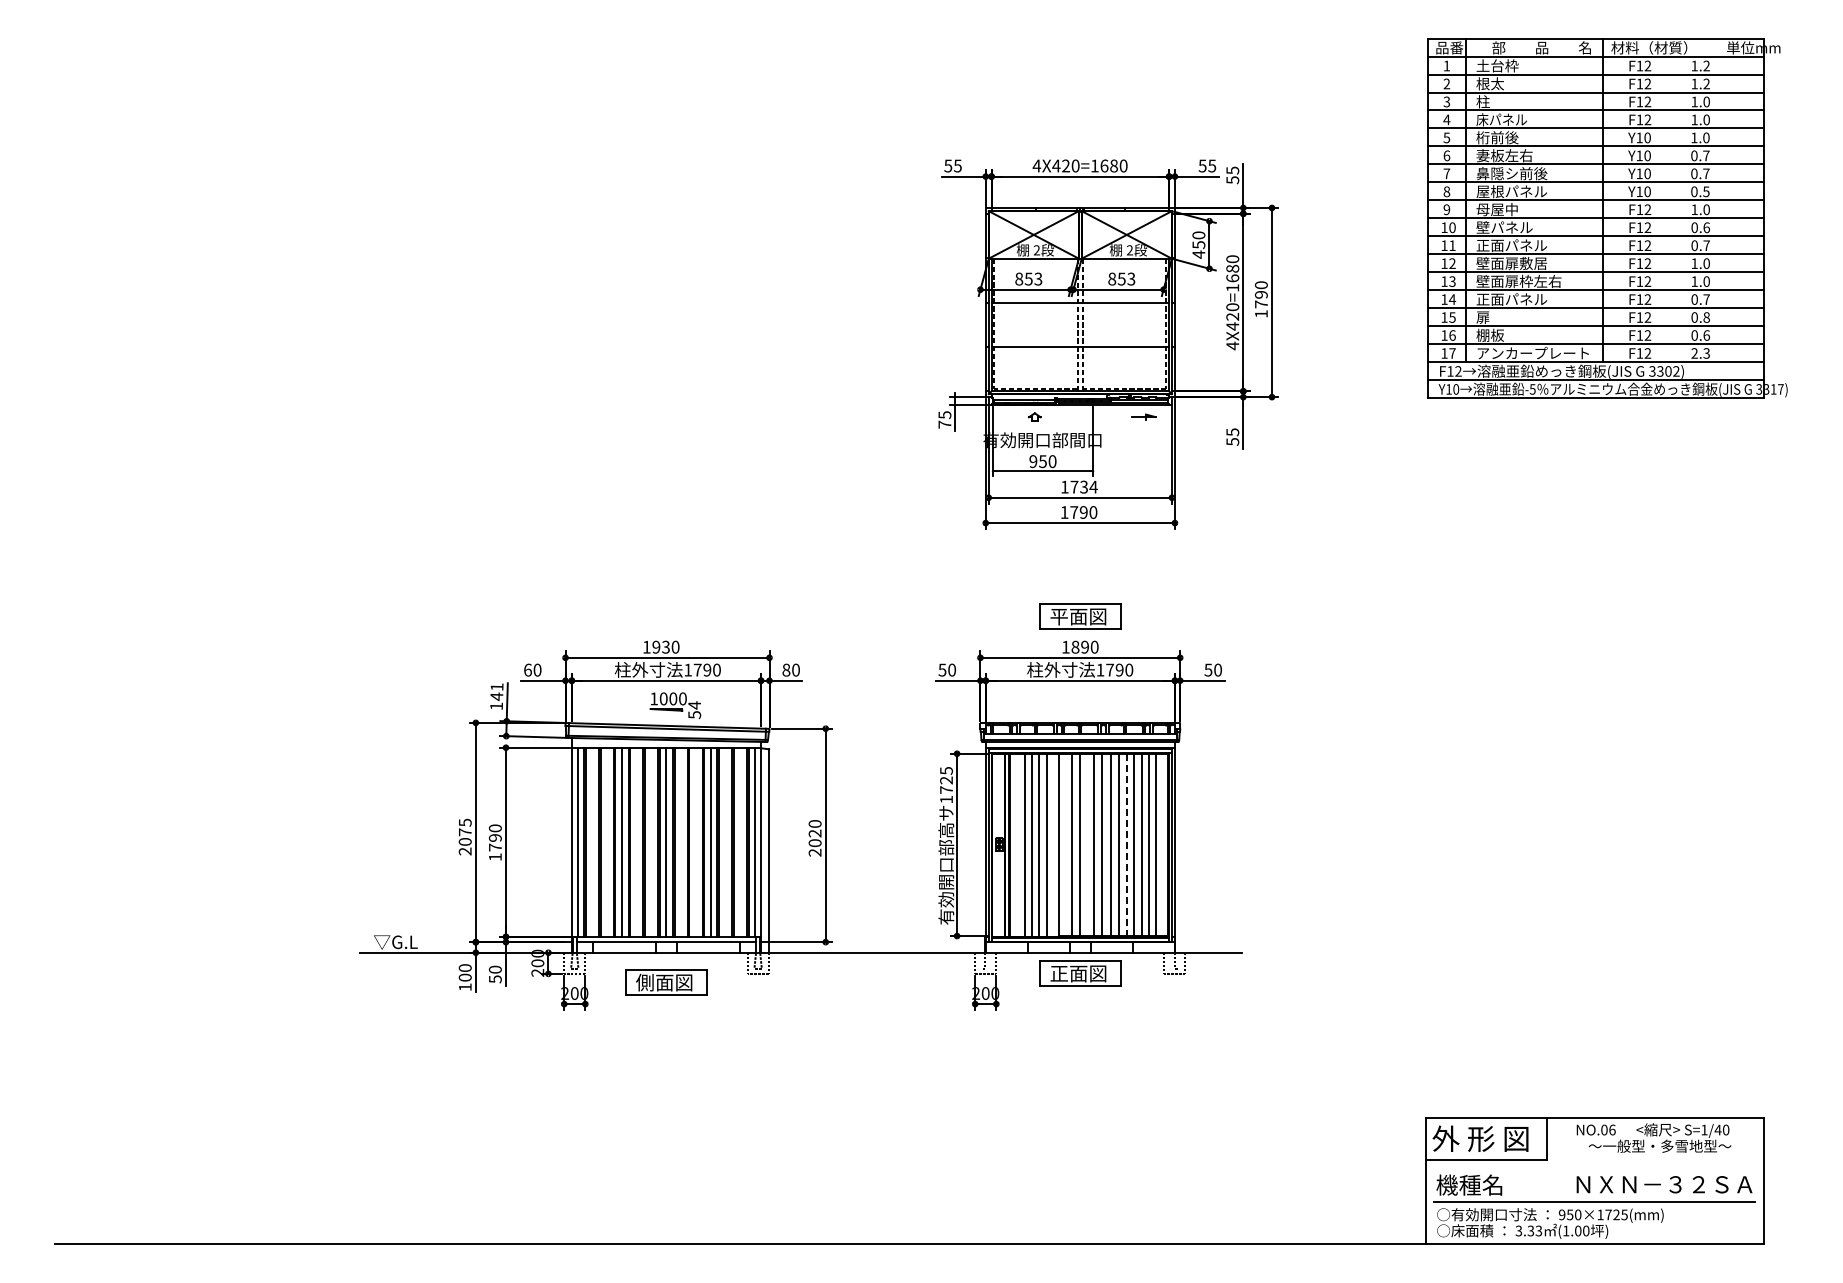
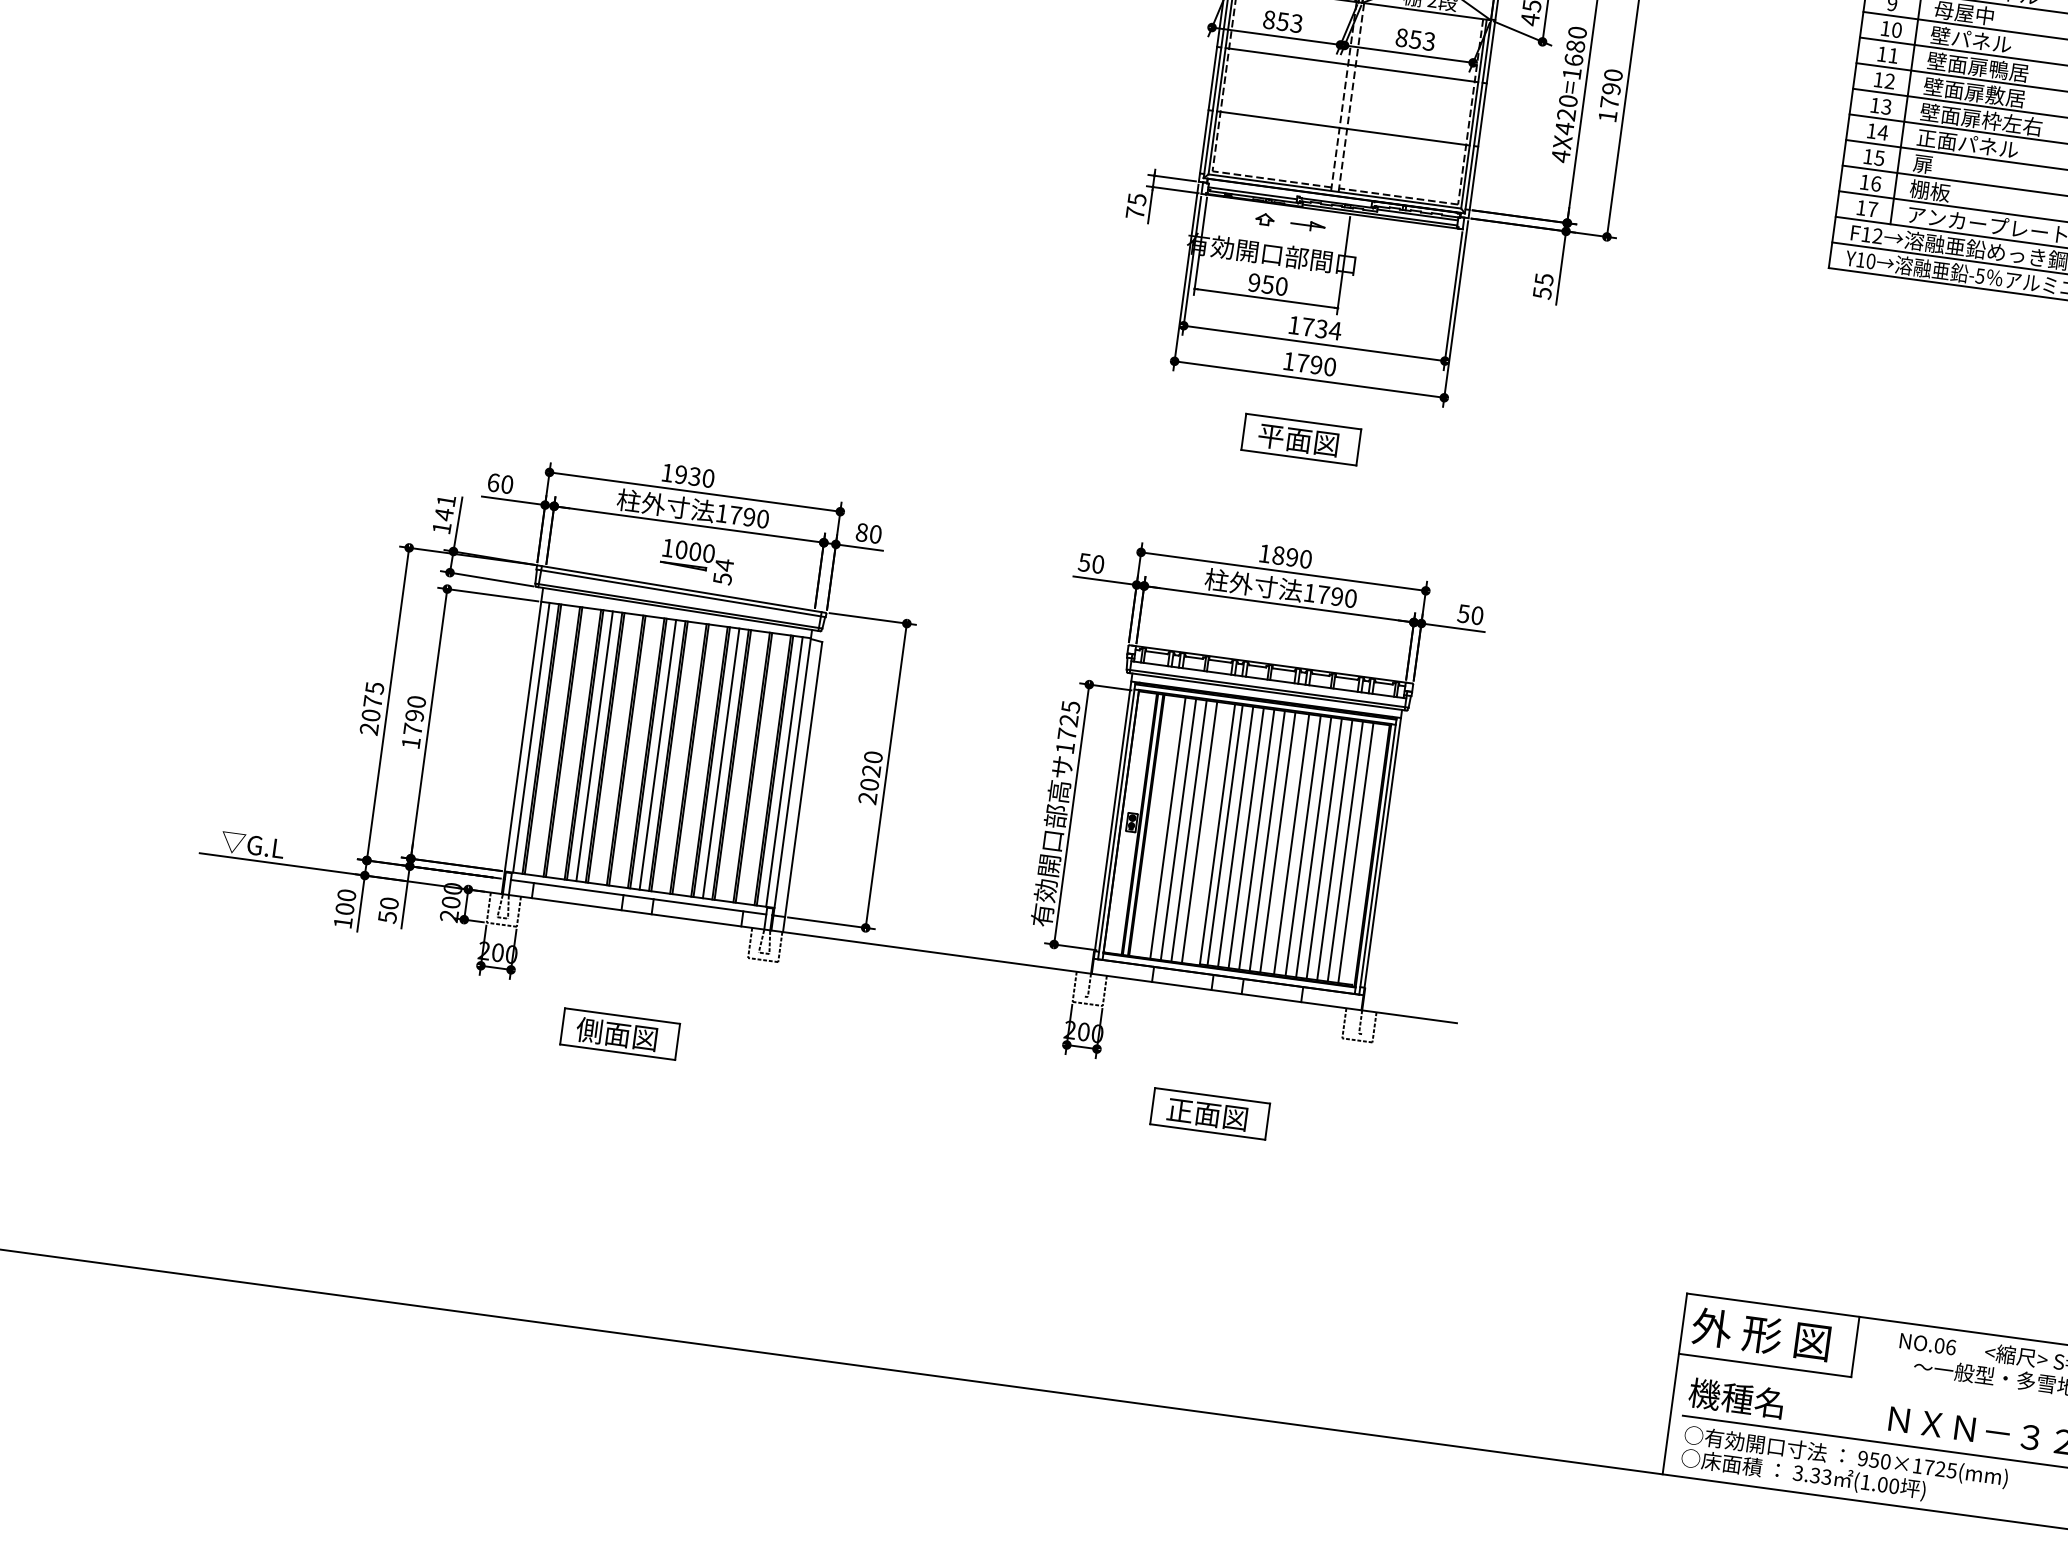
text: (1511, 245) -> (1977, 66), 正面パネル -> 壁面扉鴨居
part: (1143, 416) -> (1307, 224), moved
part: (1080, 616) -> (1301, 440), moved
line: (1064, 844) -> (1224, 834), added
line: (1086, 844) -> (1256, 838), added
line: (1126, 845) -> (1313, 848), dashed -> solid
part: (1080, 973) -> (1210, 1114), moved
part: (666, 982) -> (620, 1034), moved

